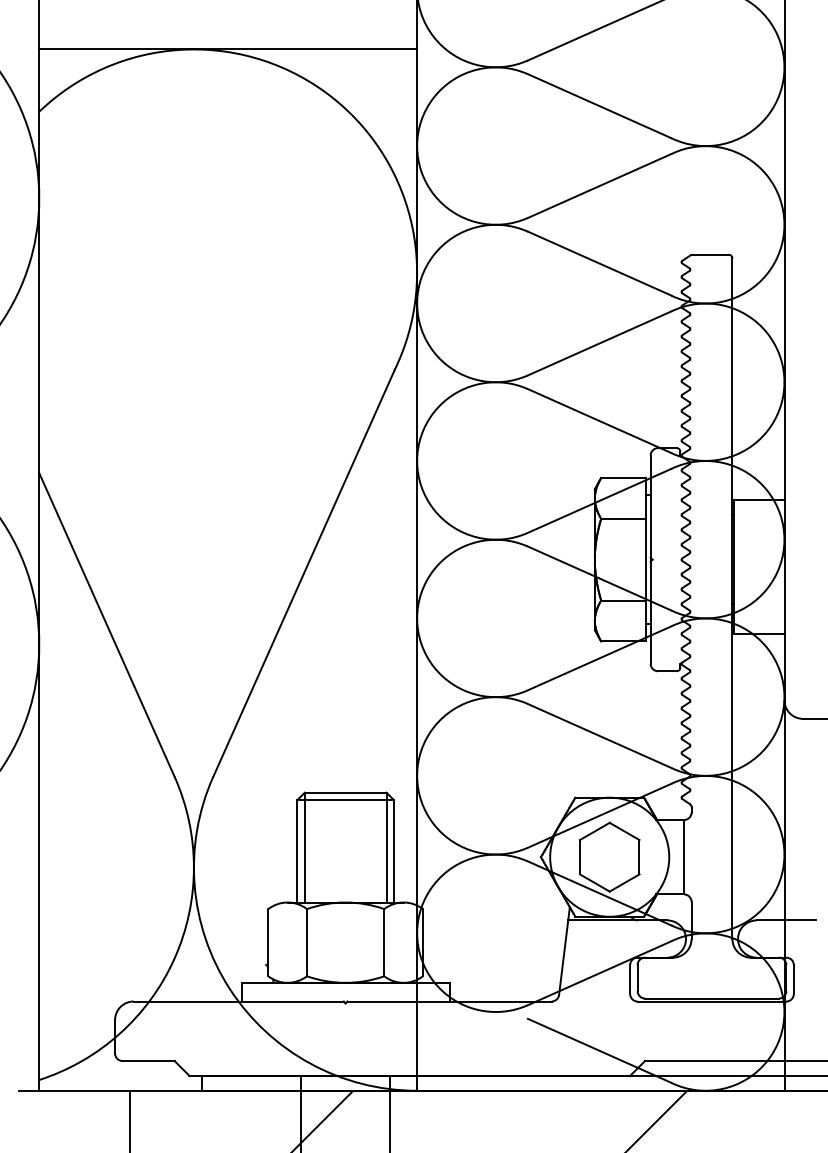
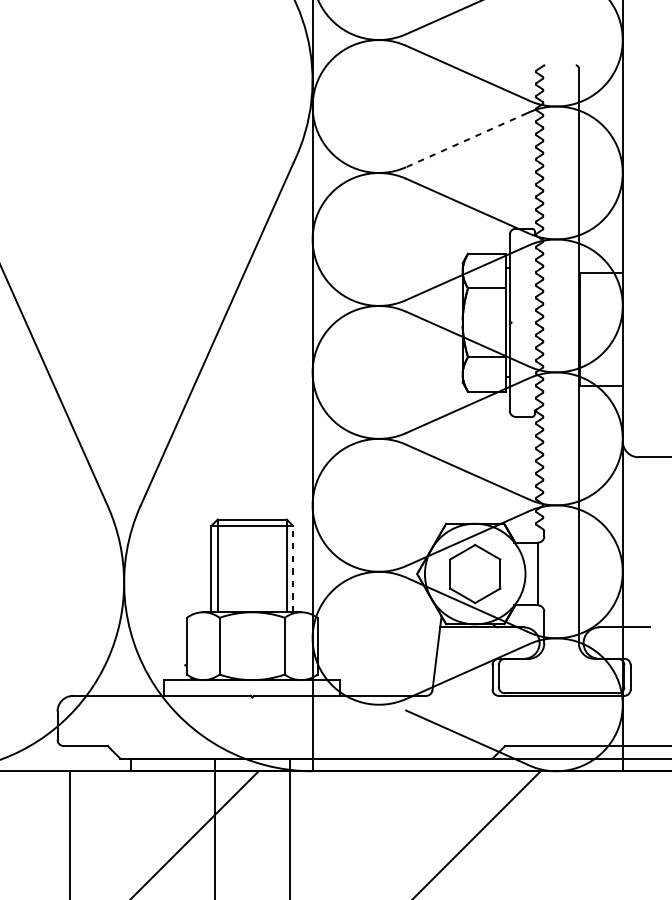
line: (710, 254) -> (560, 65), removed
line: (599, 343) -> (466, 140), solid -> dashed
line: (394, 850) -> (293, 568), solid -> dashed

